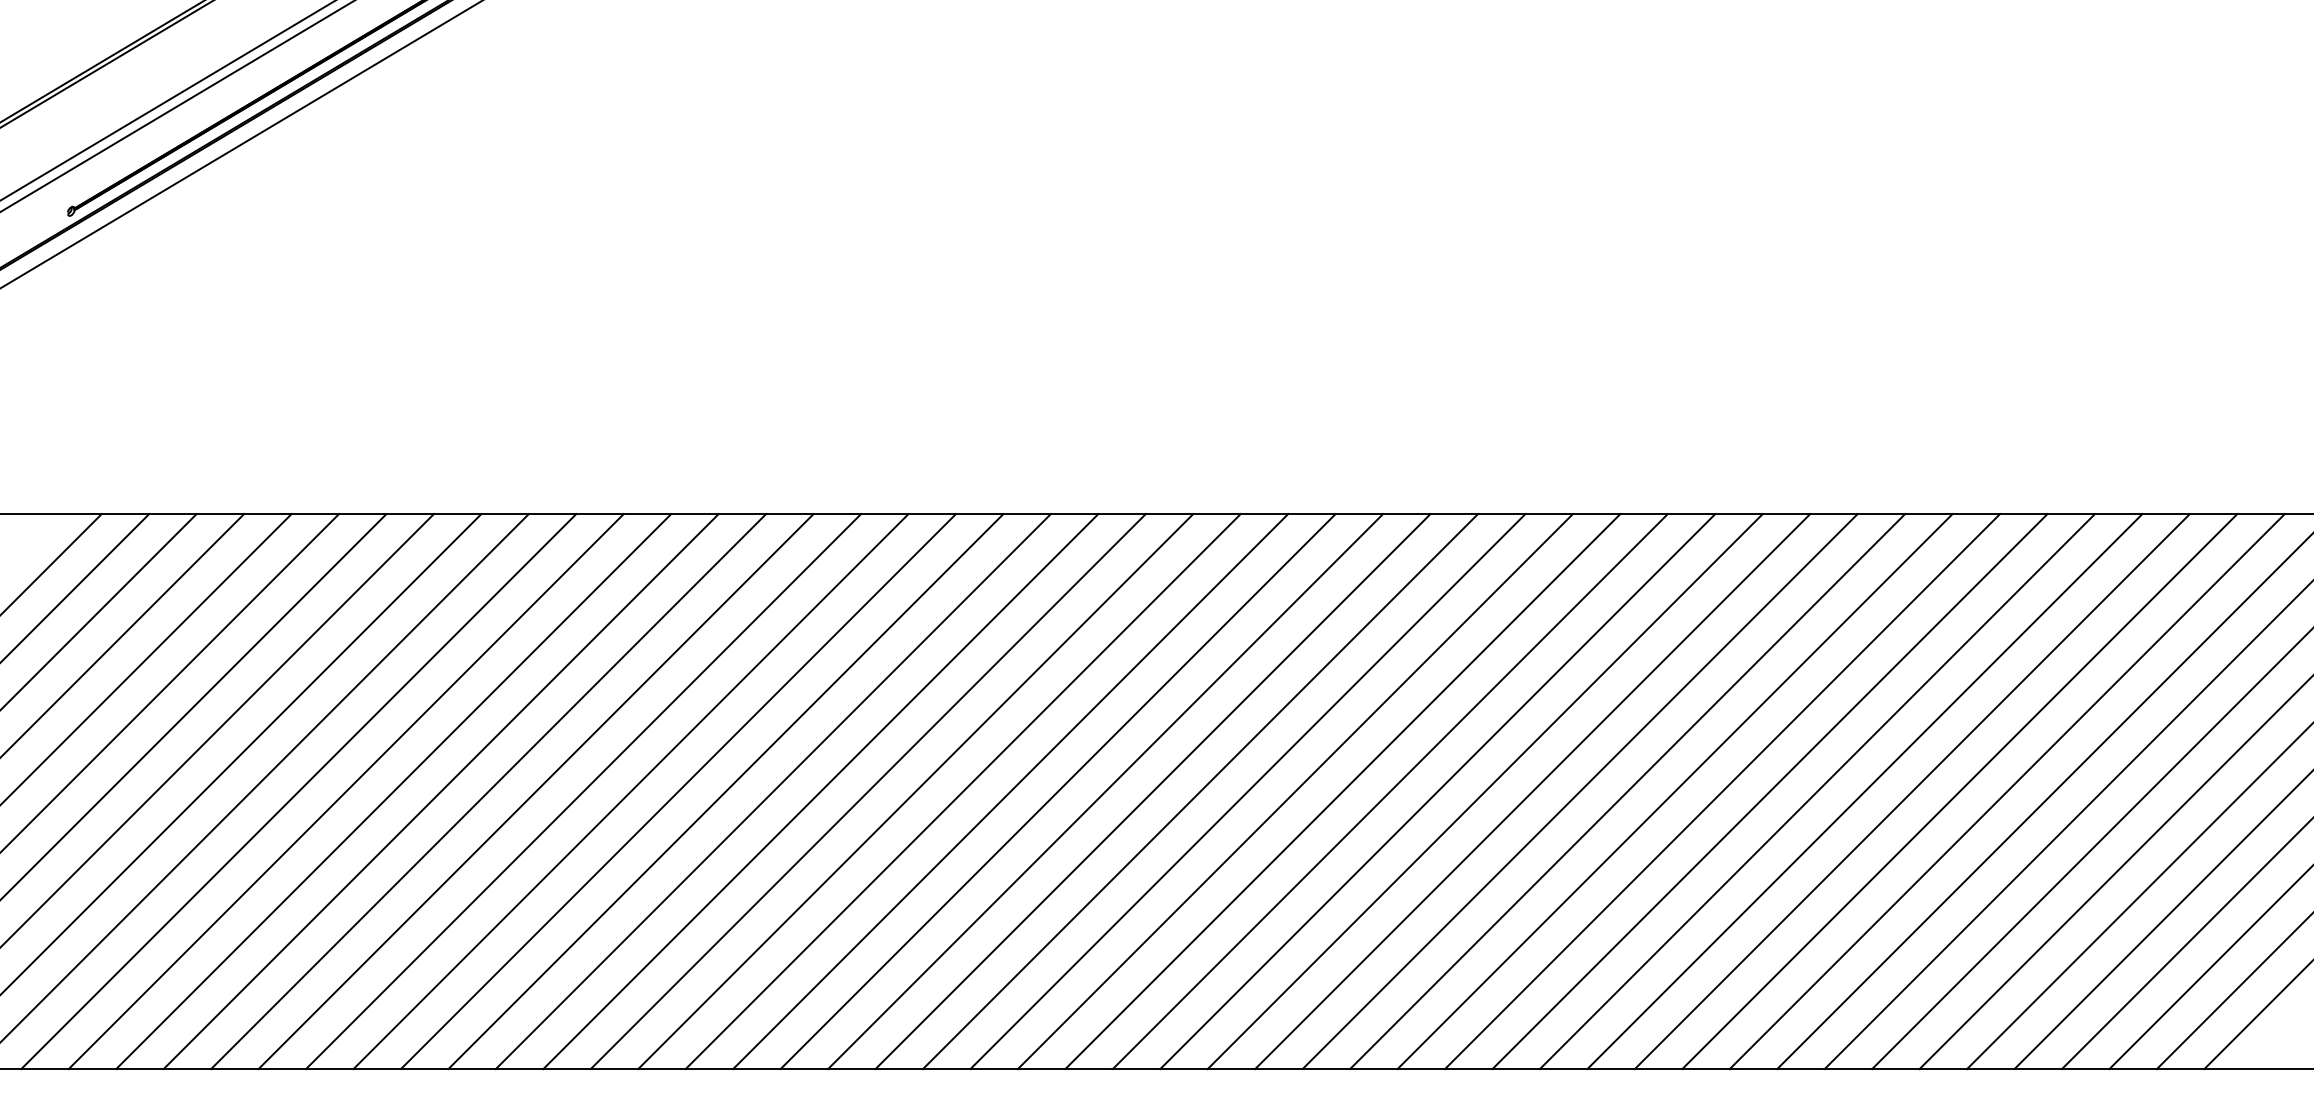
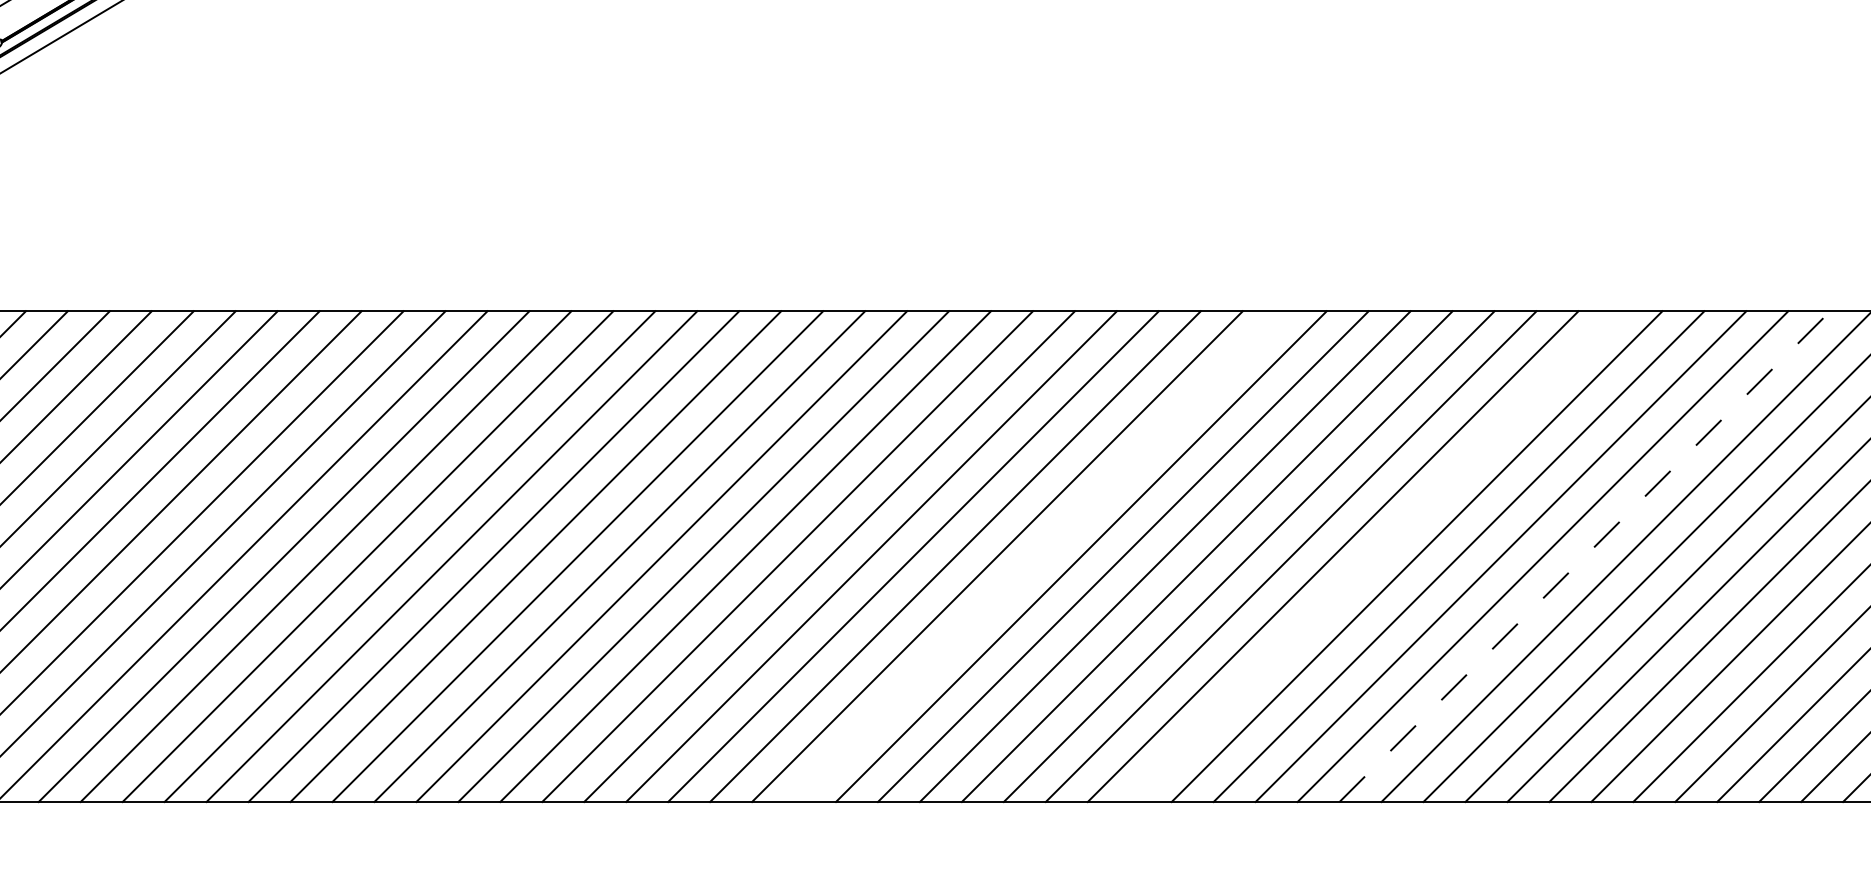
line: (1247, 791) -> (1039, 556), removed
line: (1627, 791) -> (1375, 556), removed
line: (1865, 791) -> (1585, 556), solid -> dashed

